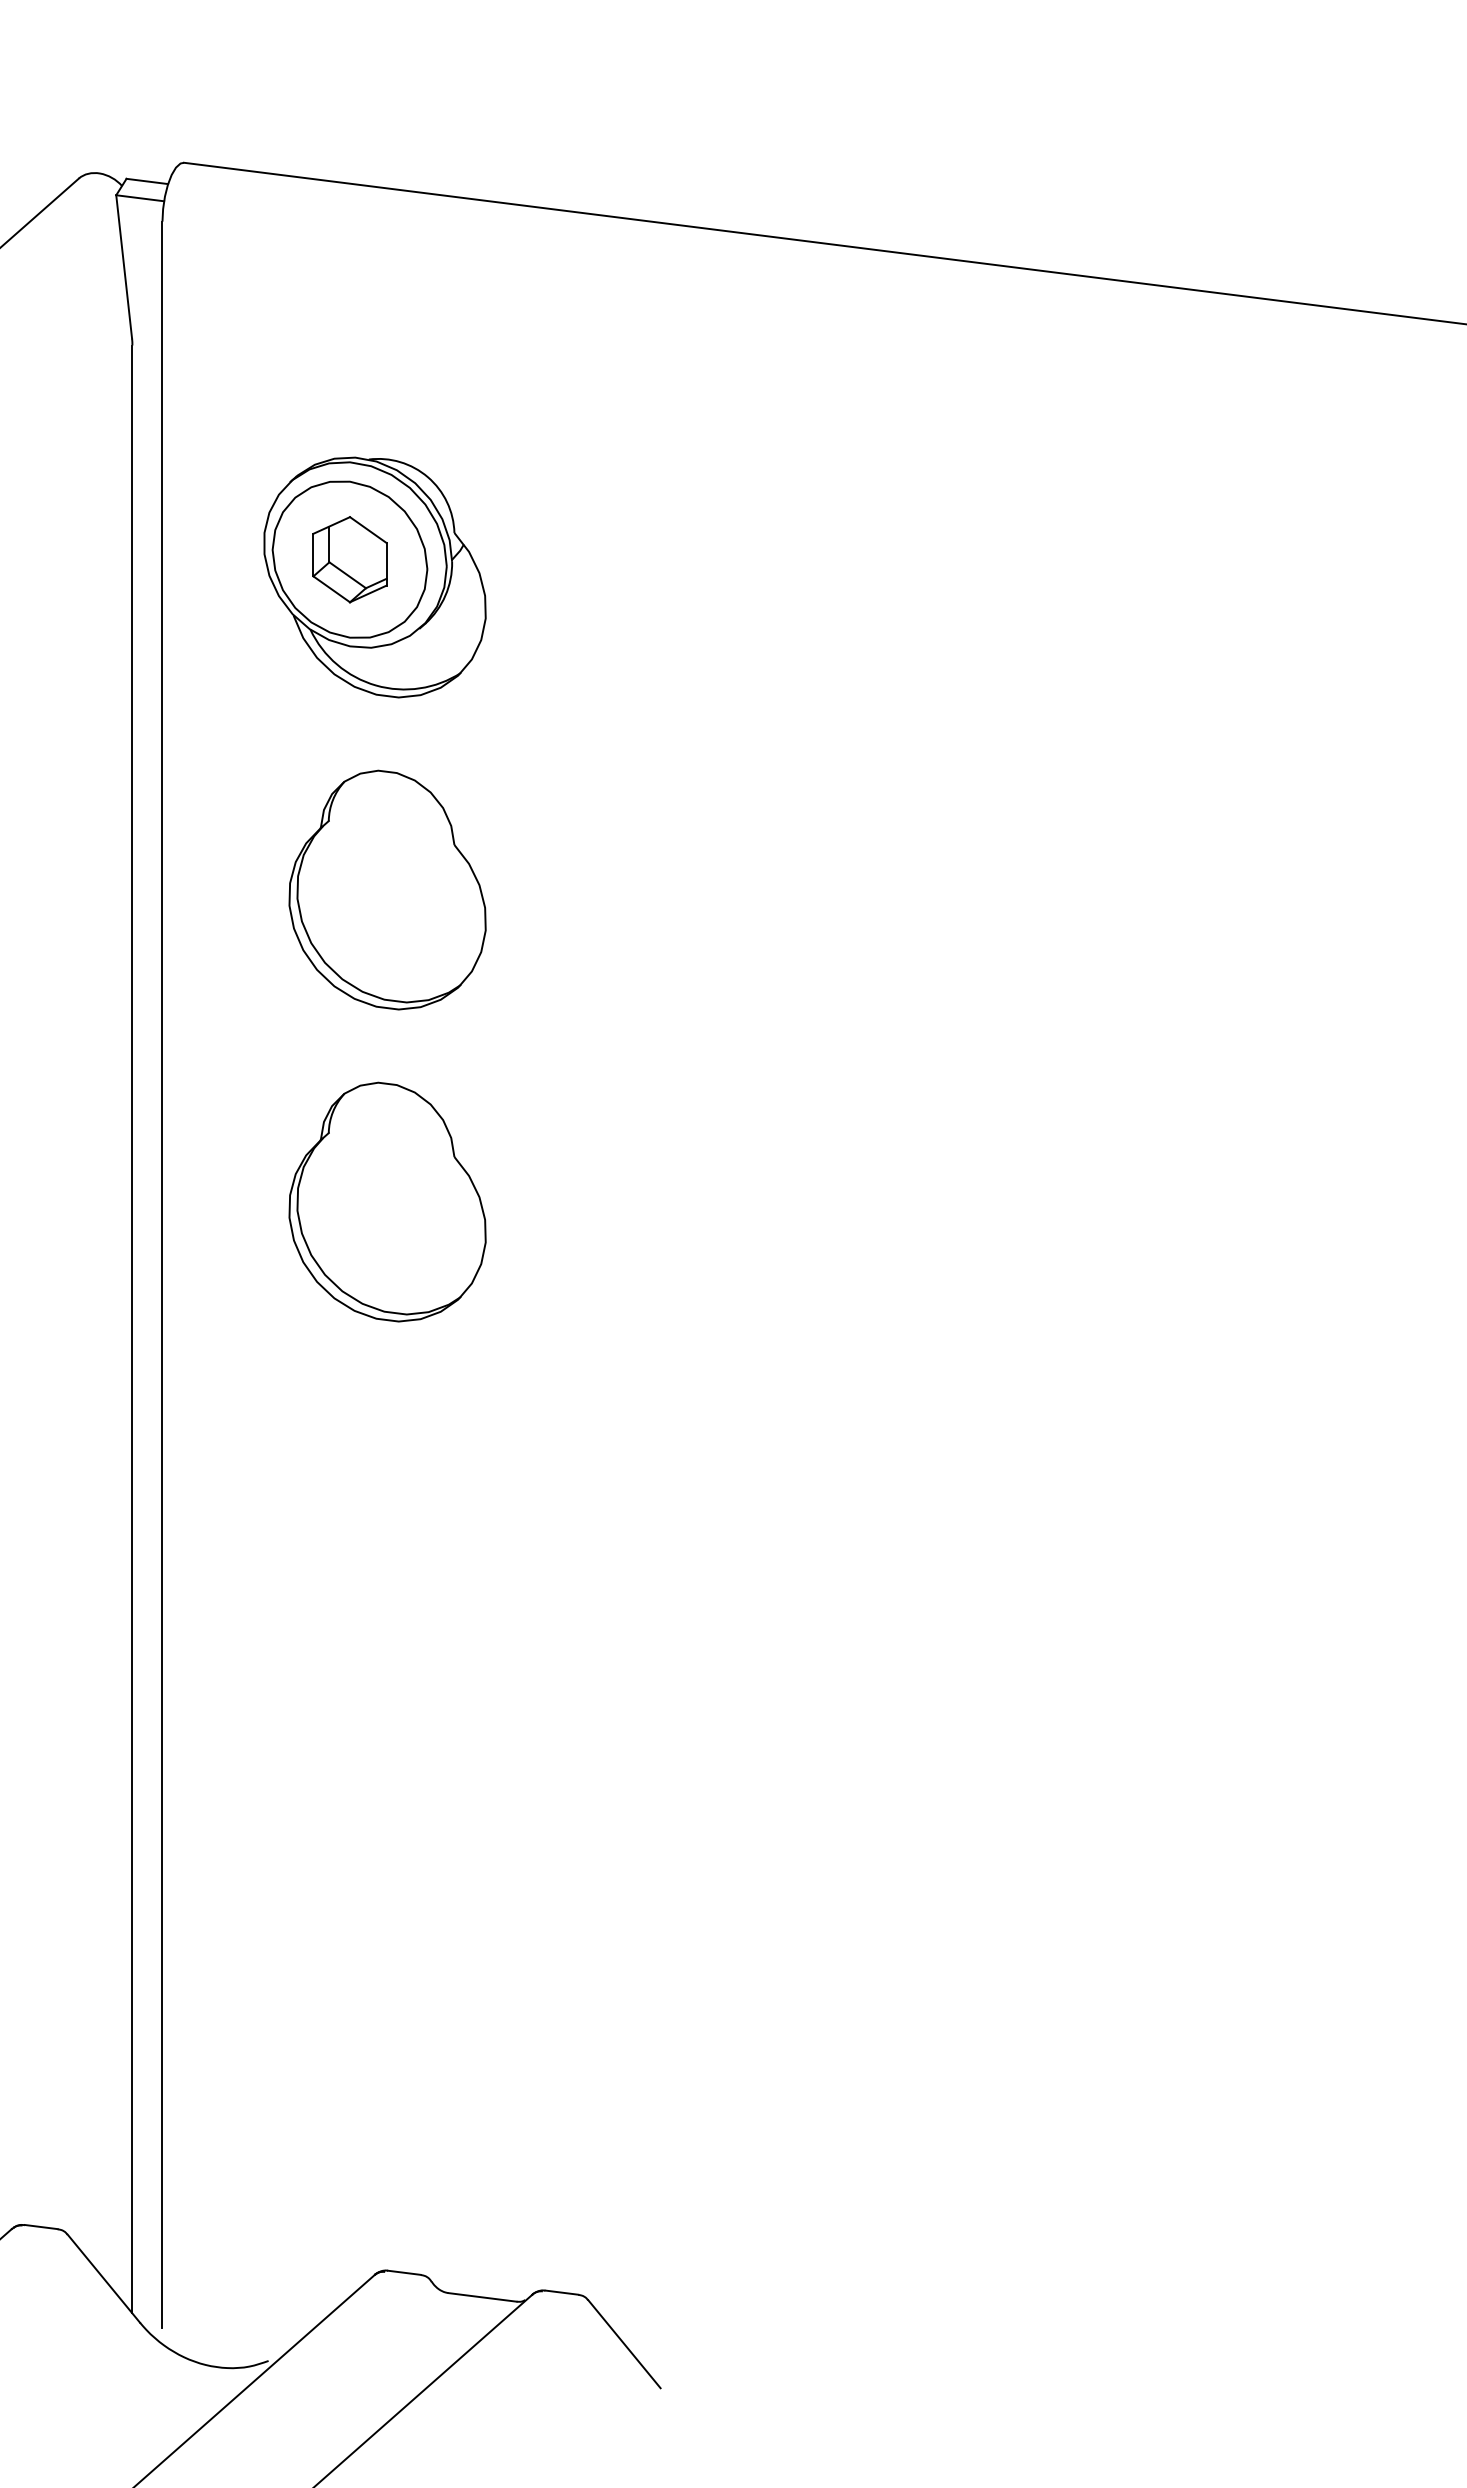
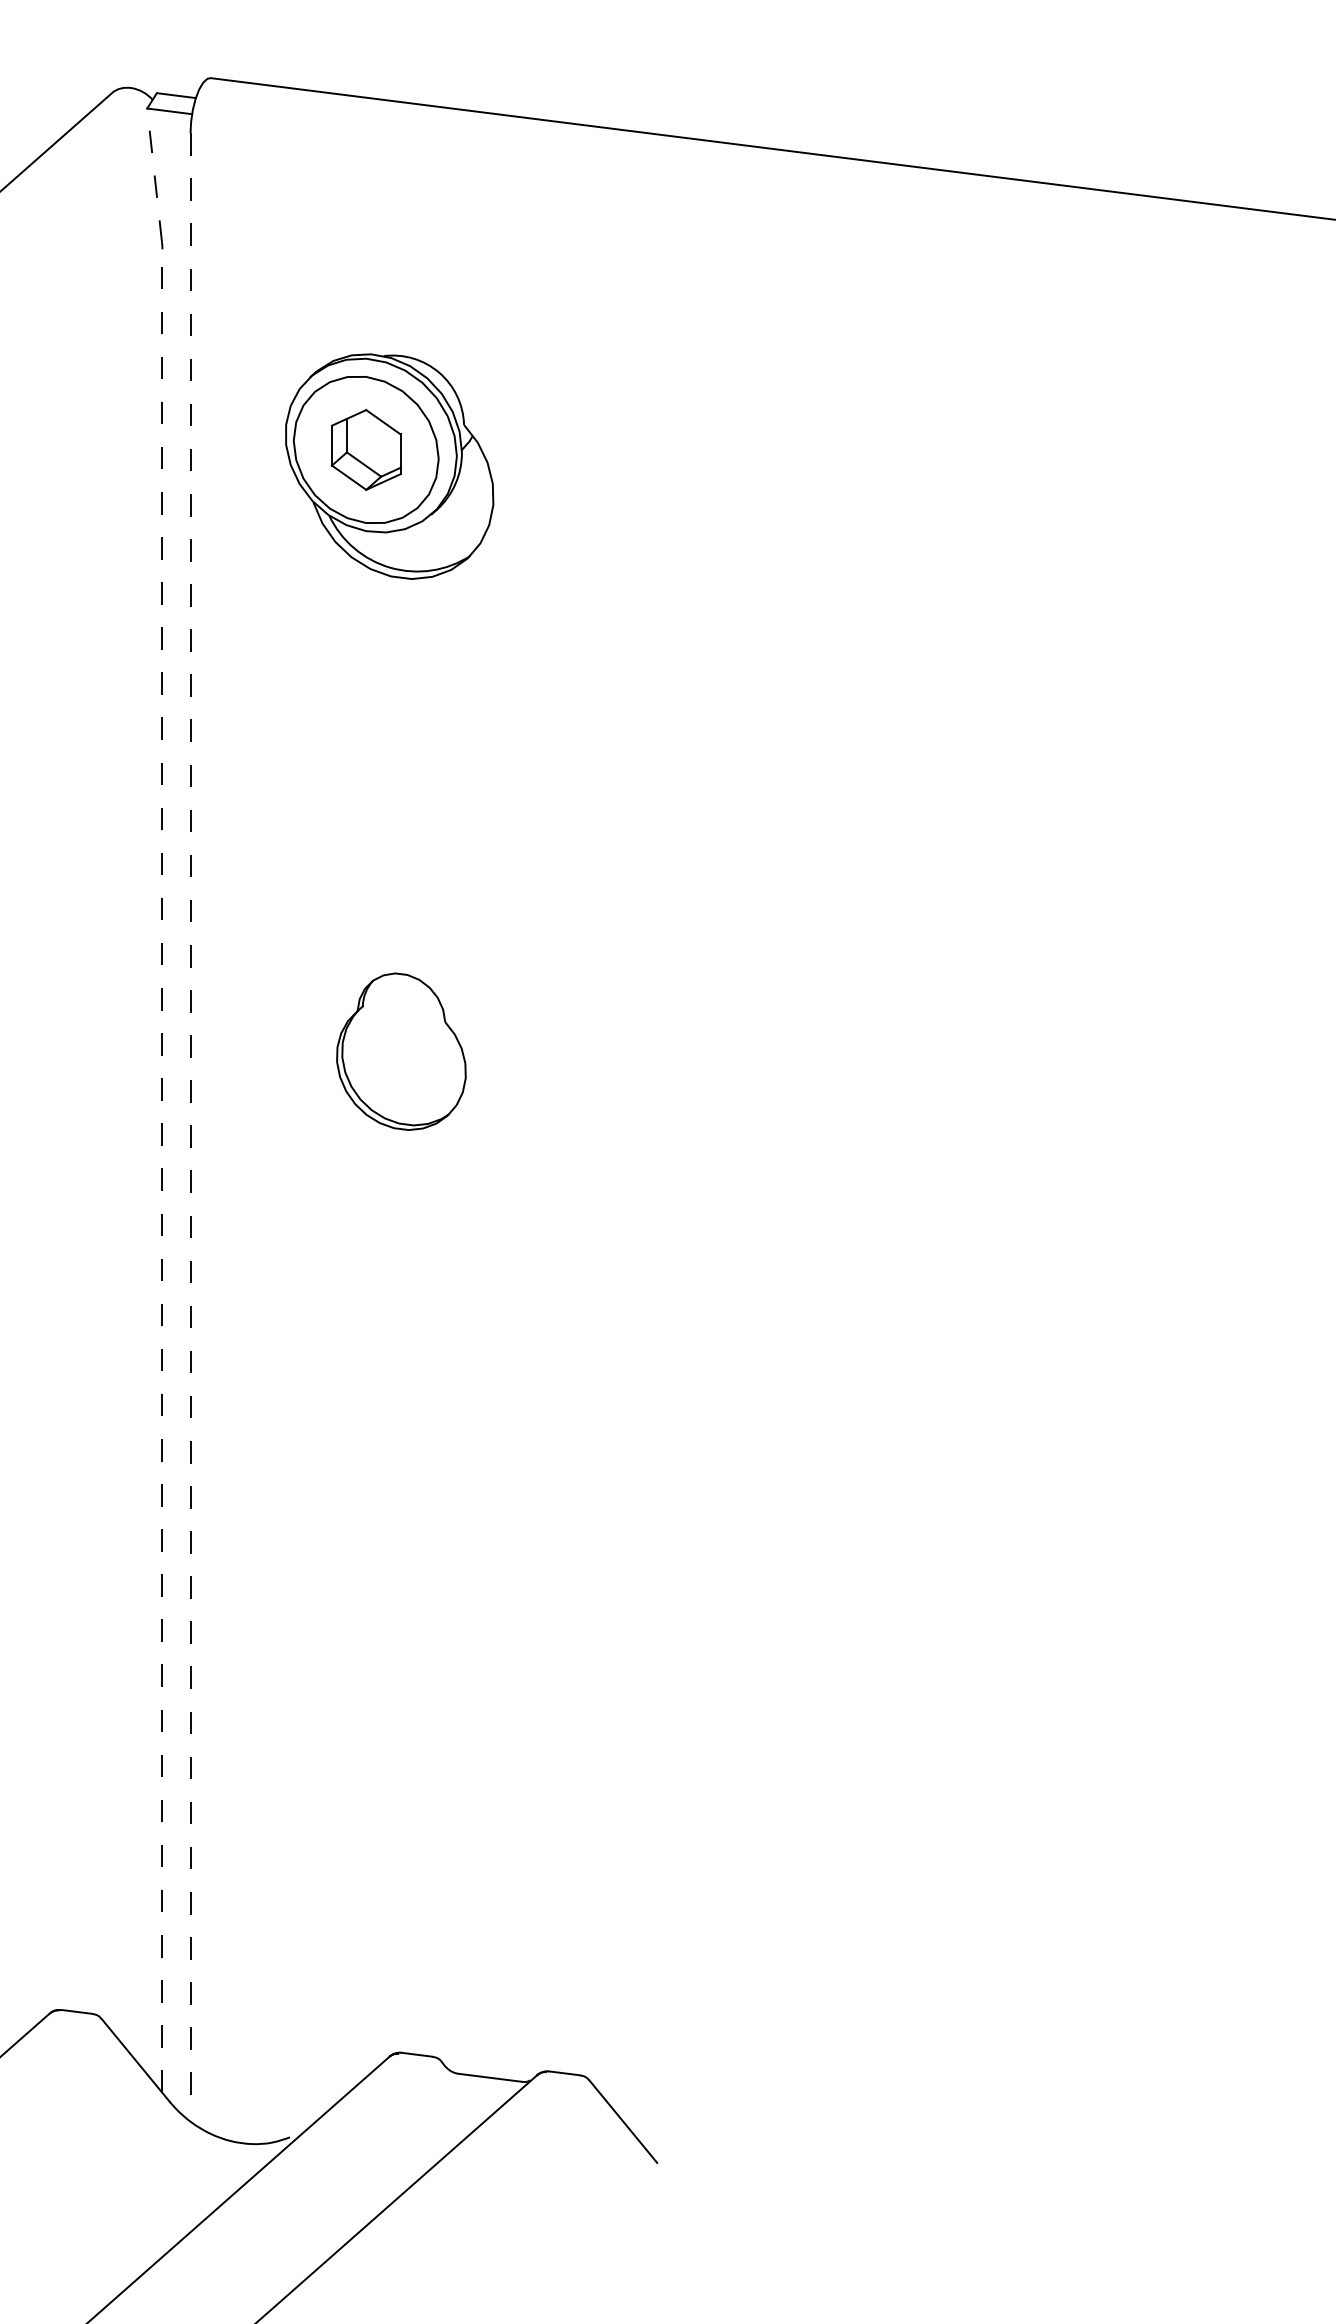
line: (124, 266) -> (154, 175), solid -> dashed
part: (387, 889) -> (401, 758), removed
part: (387, 1201) -> (401, 1051), size x0.7
line: (162, 1275) -> (190, 1120), solid -> dashed
line: (132, 1329) -> (162, 1171), solid -> dashed

